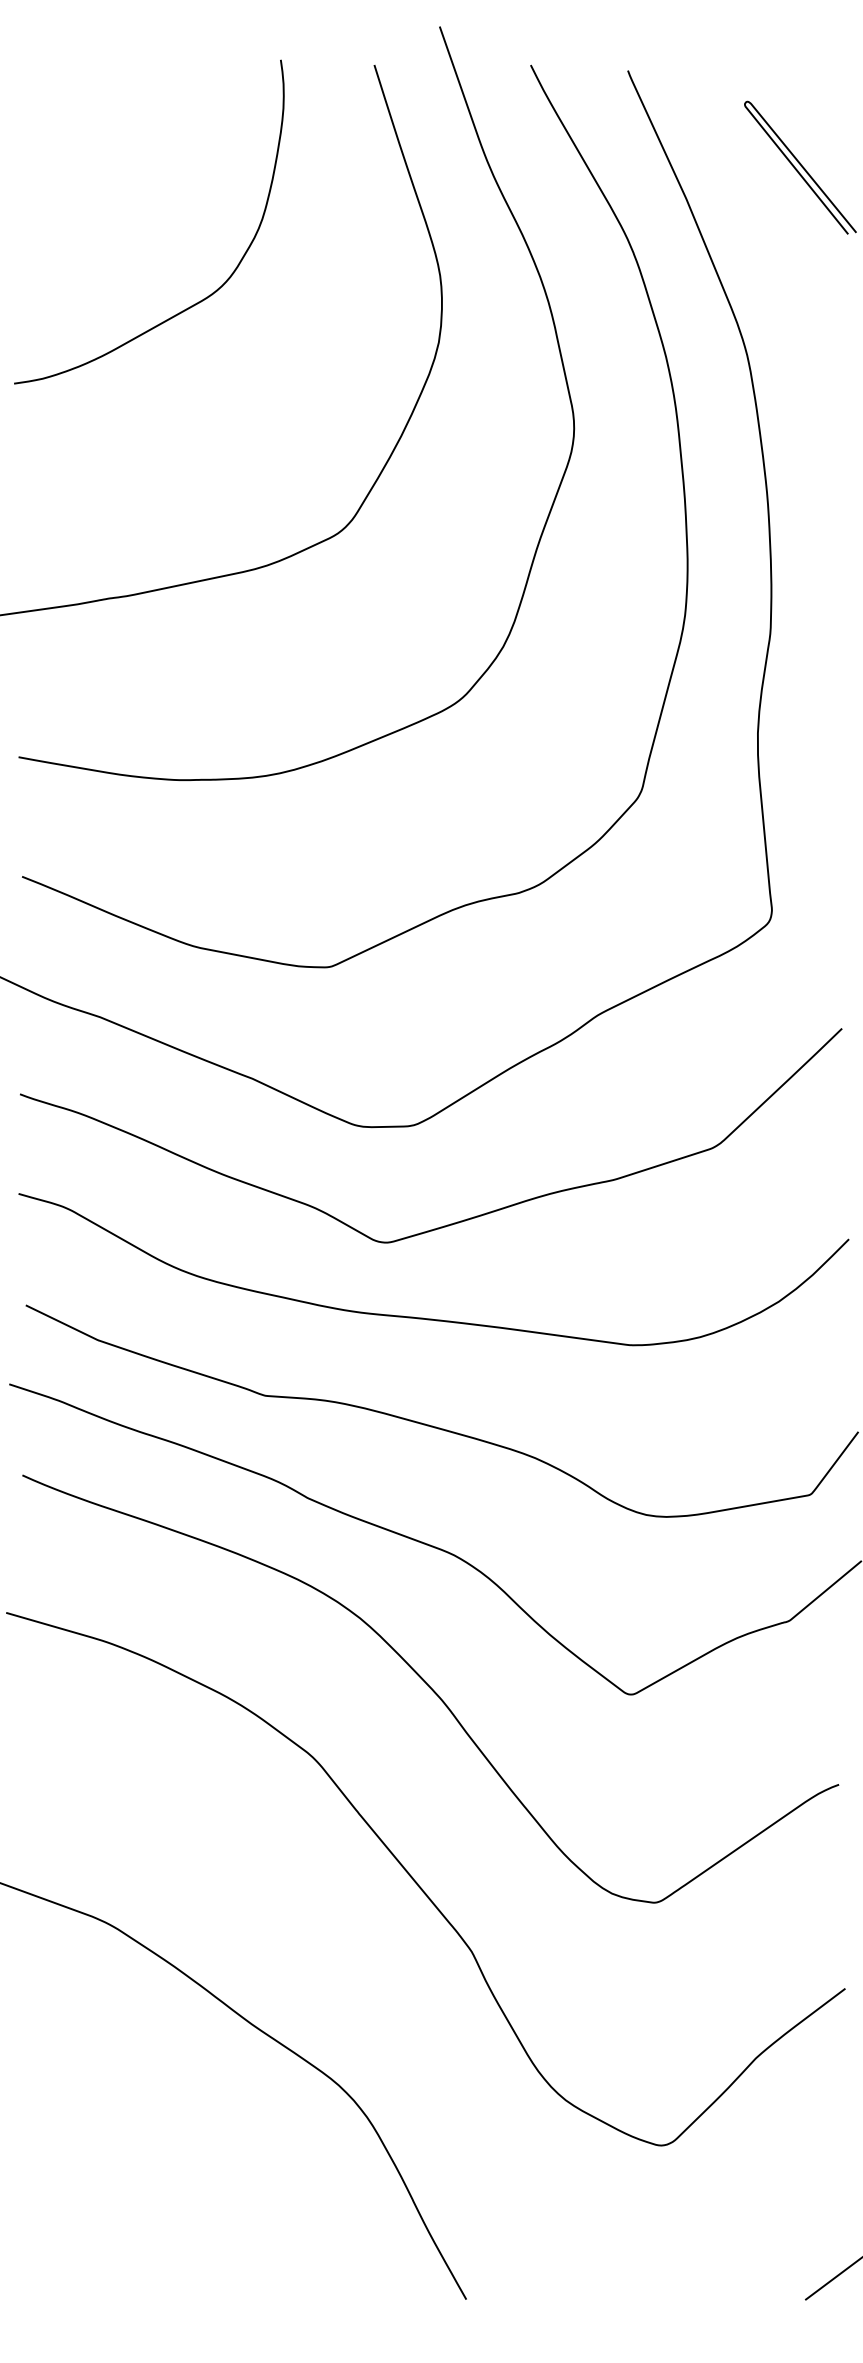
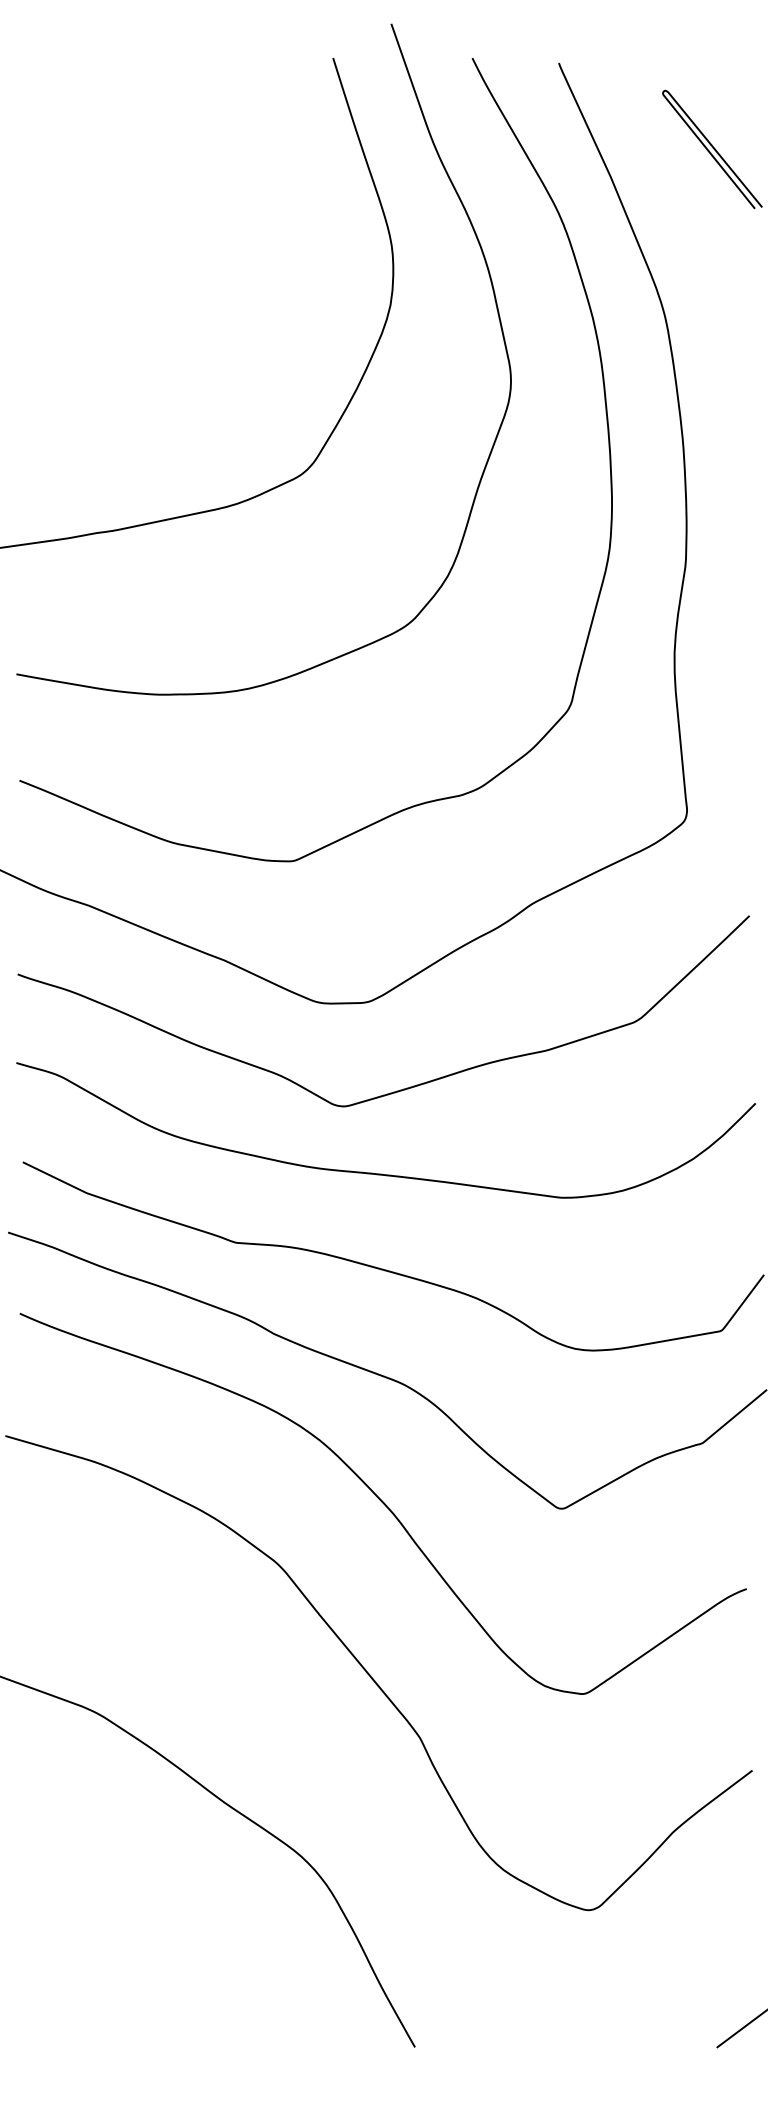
curve: (196, 302) -> (174, 269), removed

